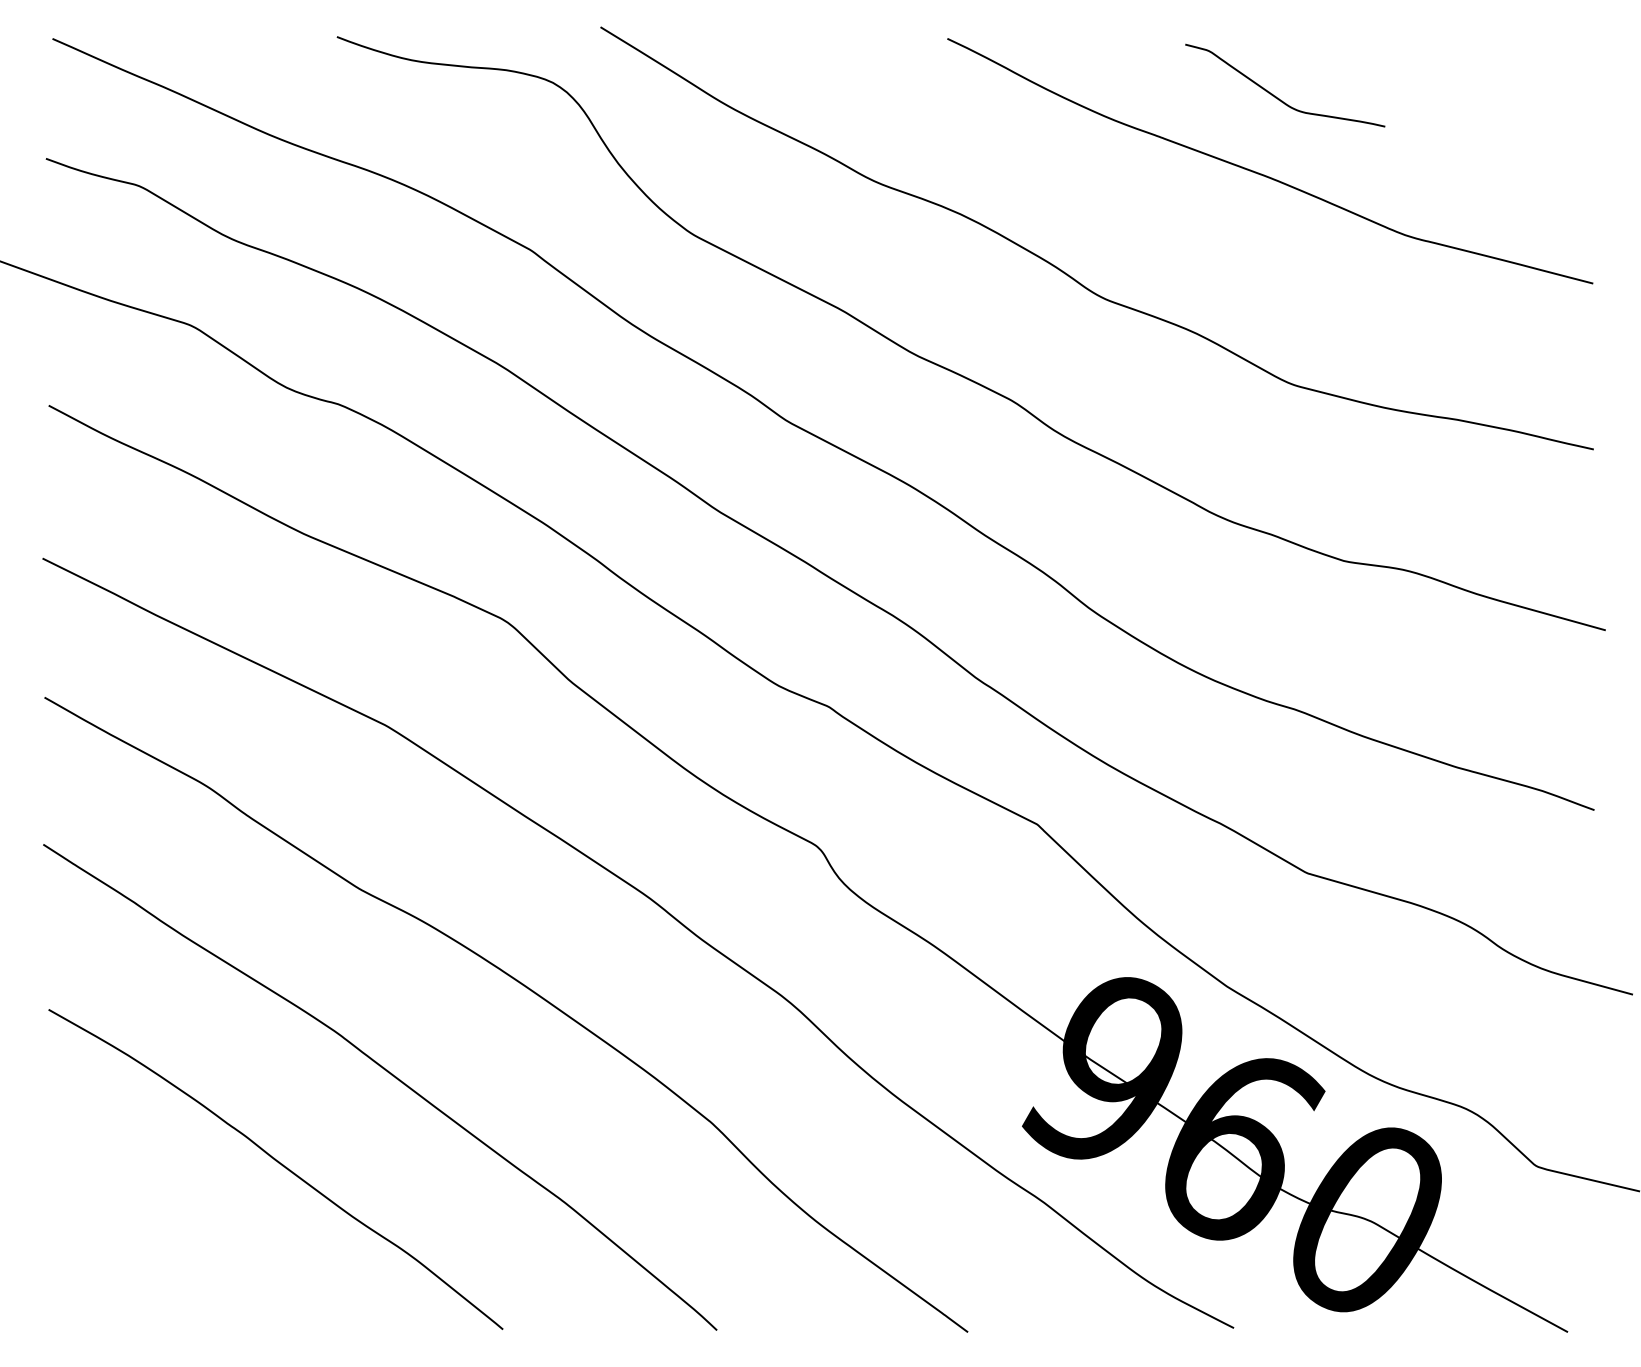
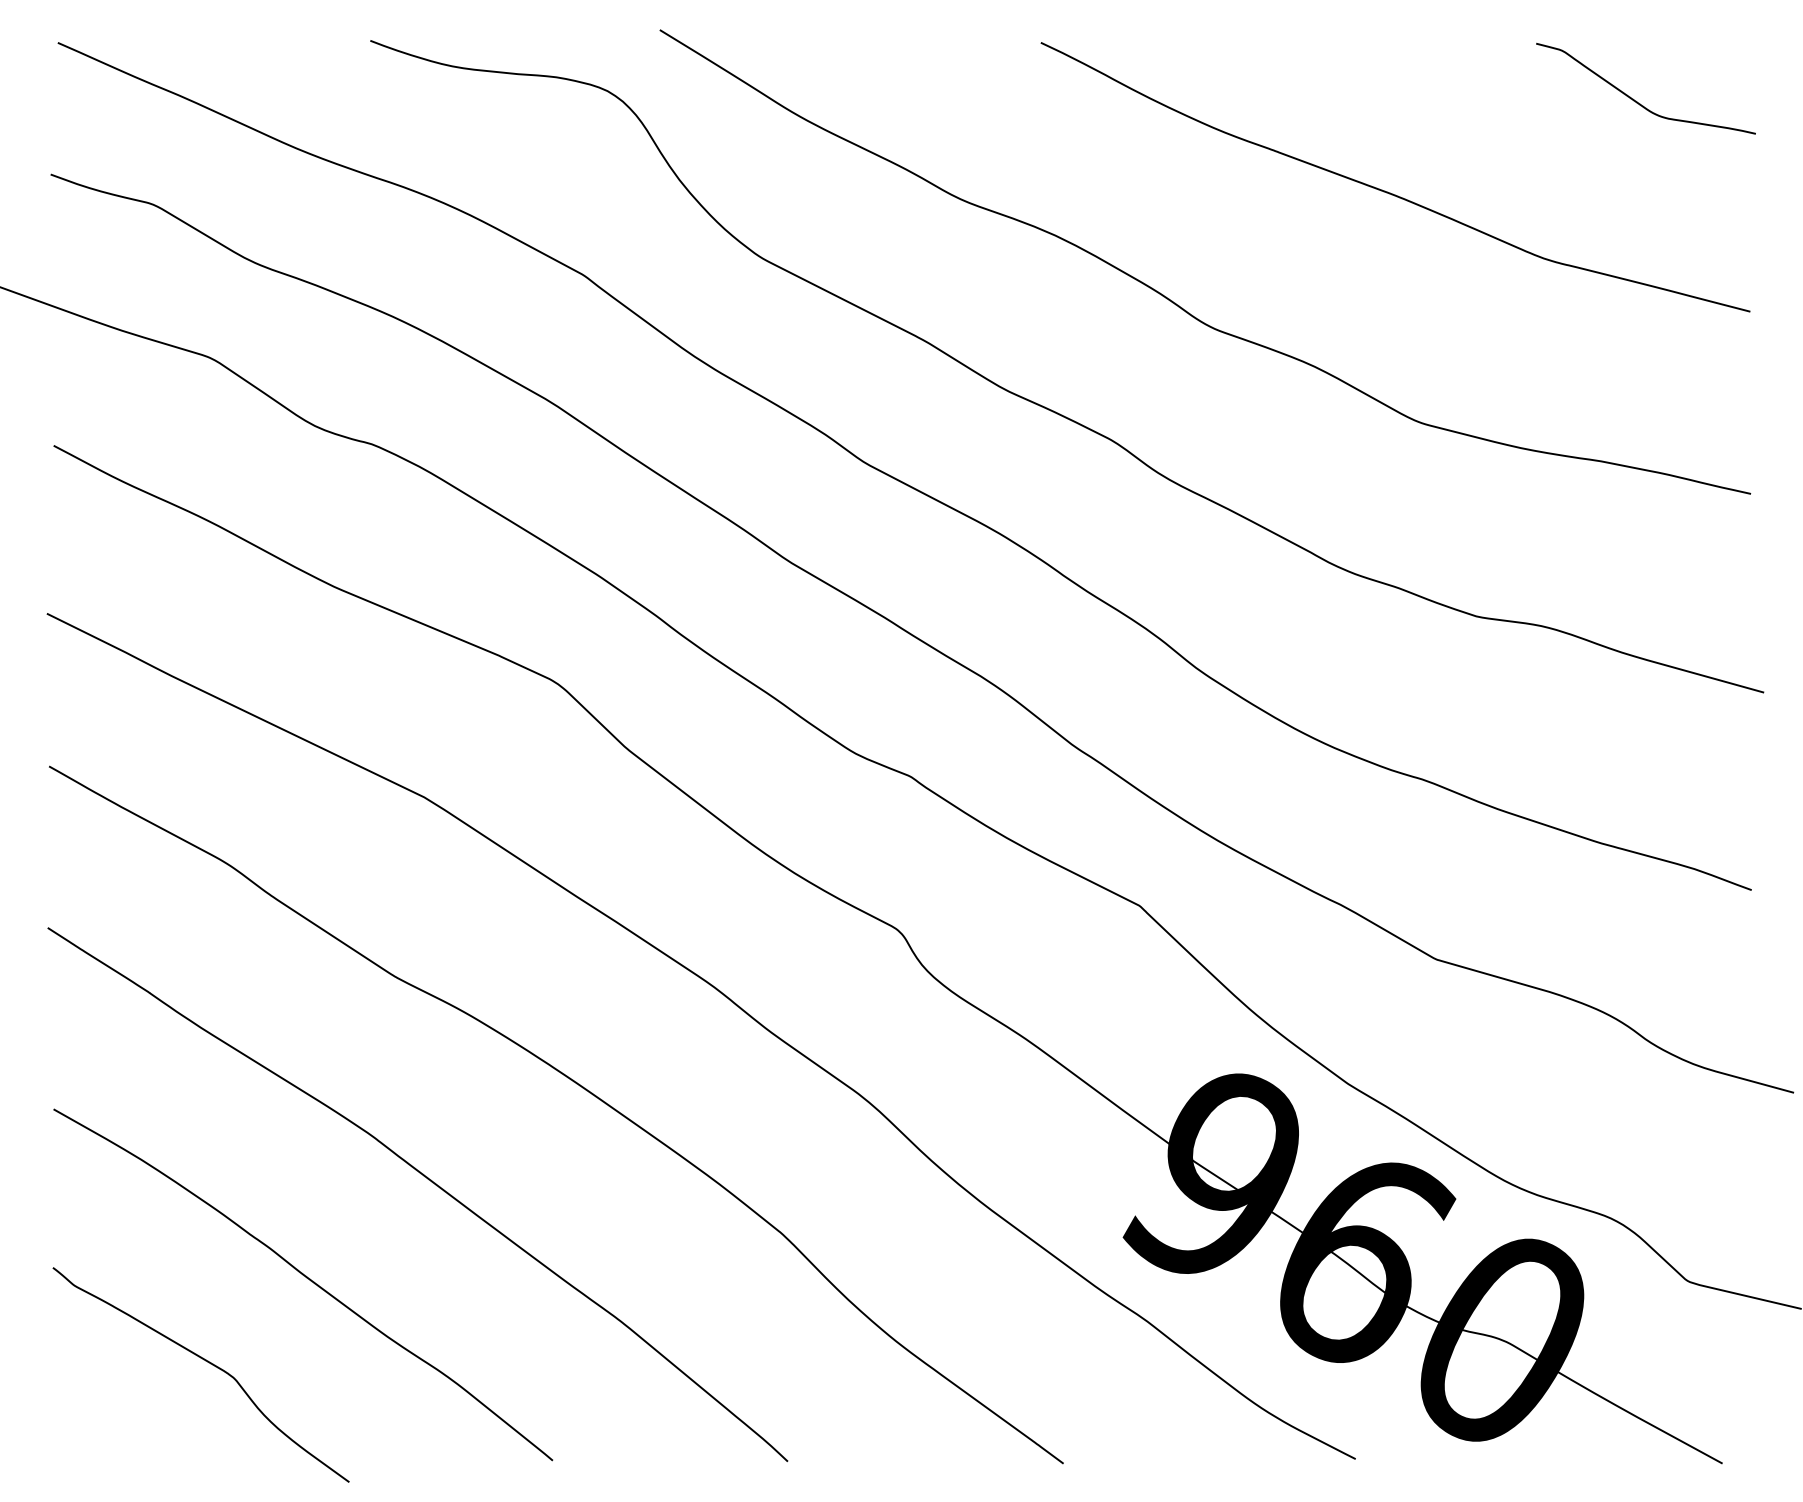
curve: (1275, 95) -> (1635, 99), moved
curve: (188, 1240) -> (207, 1362), added

